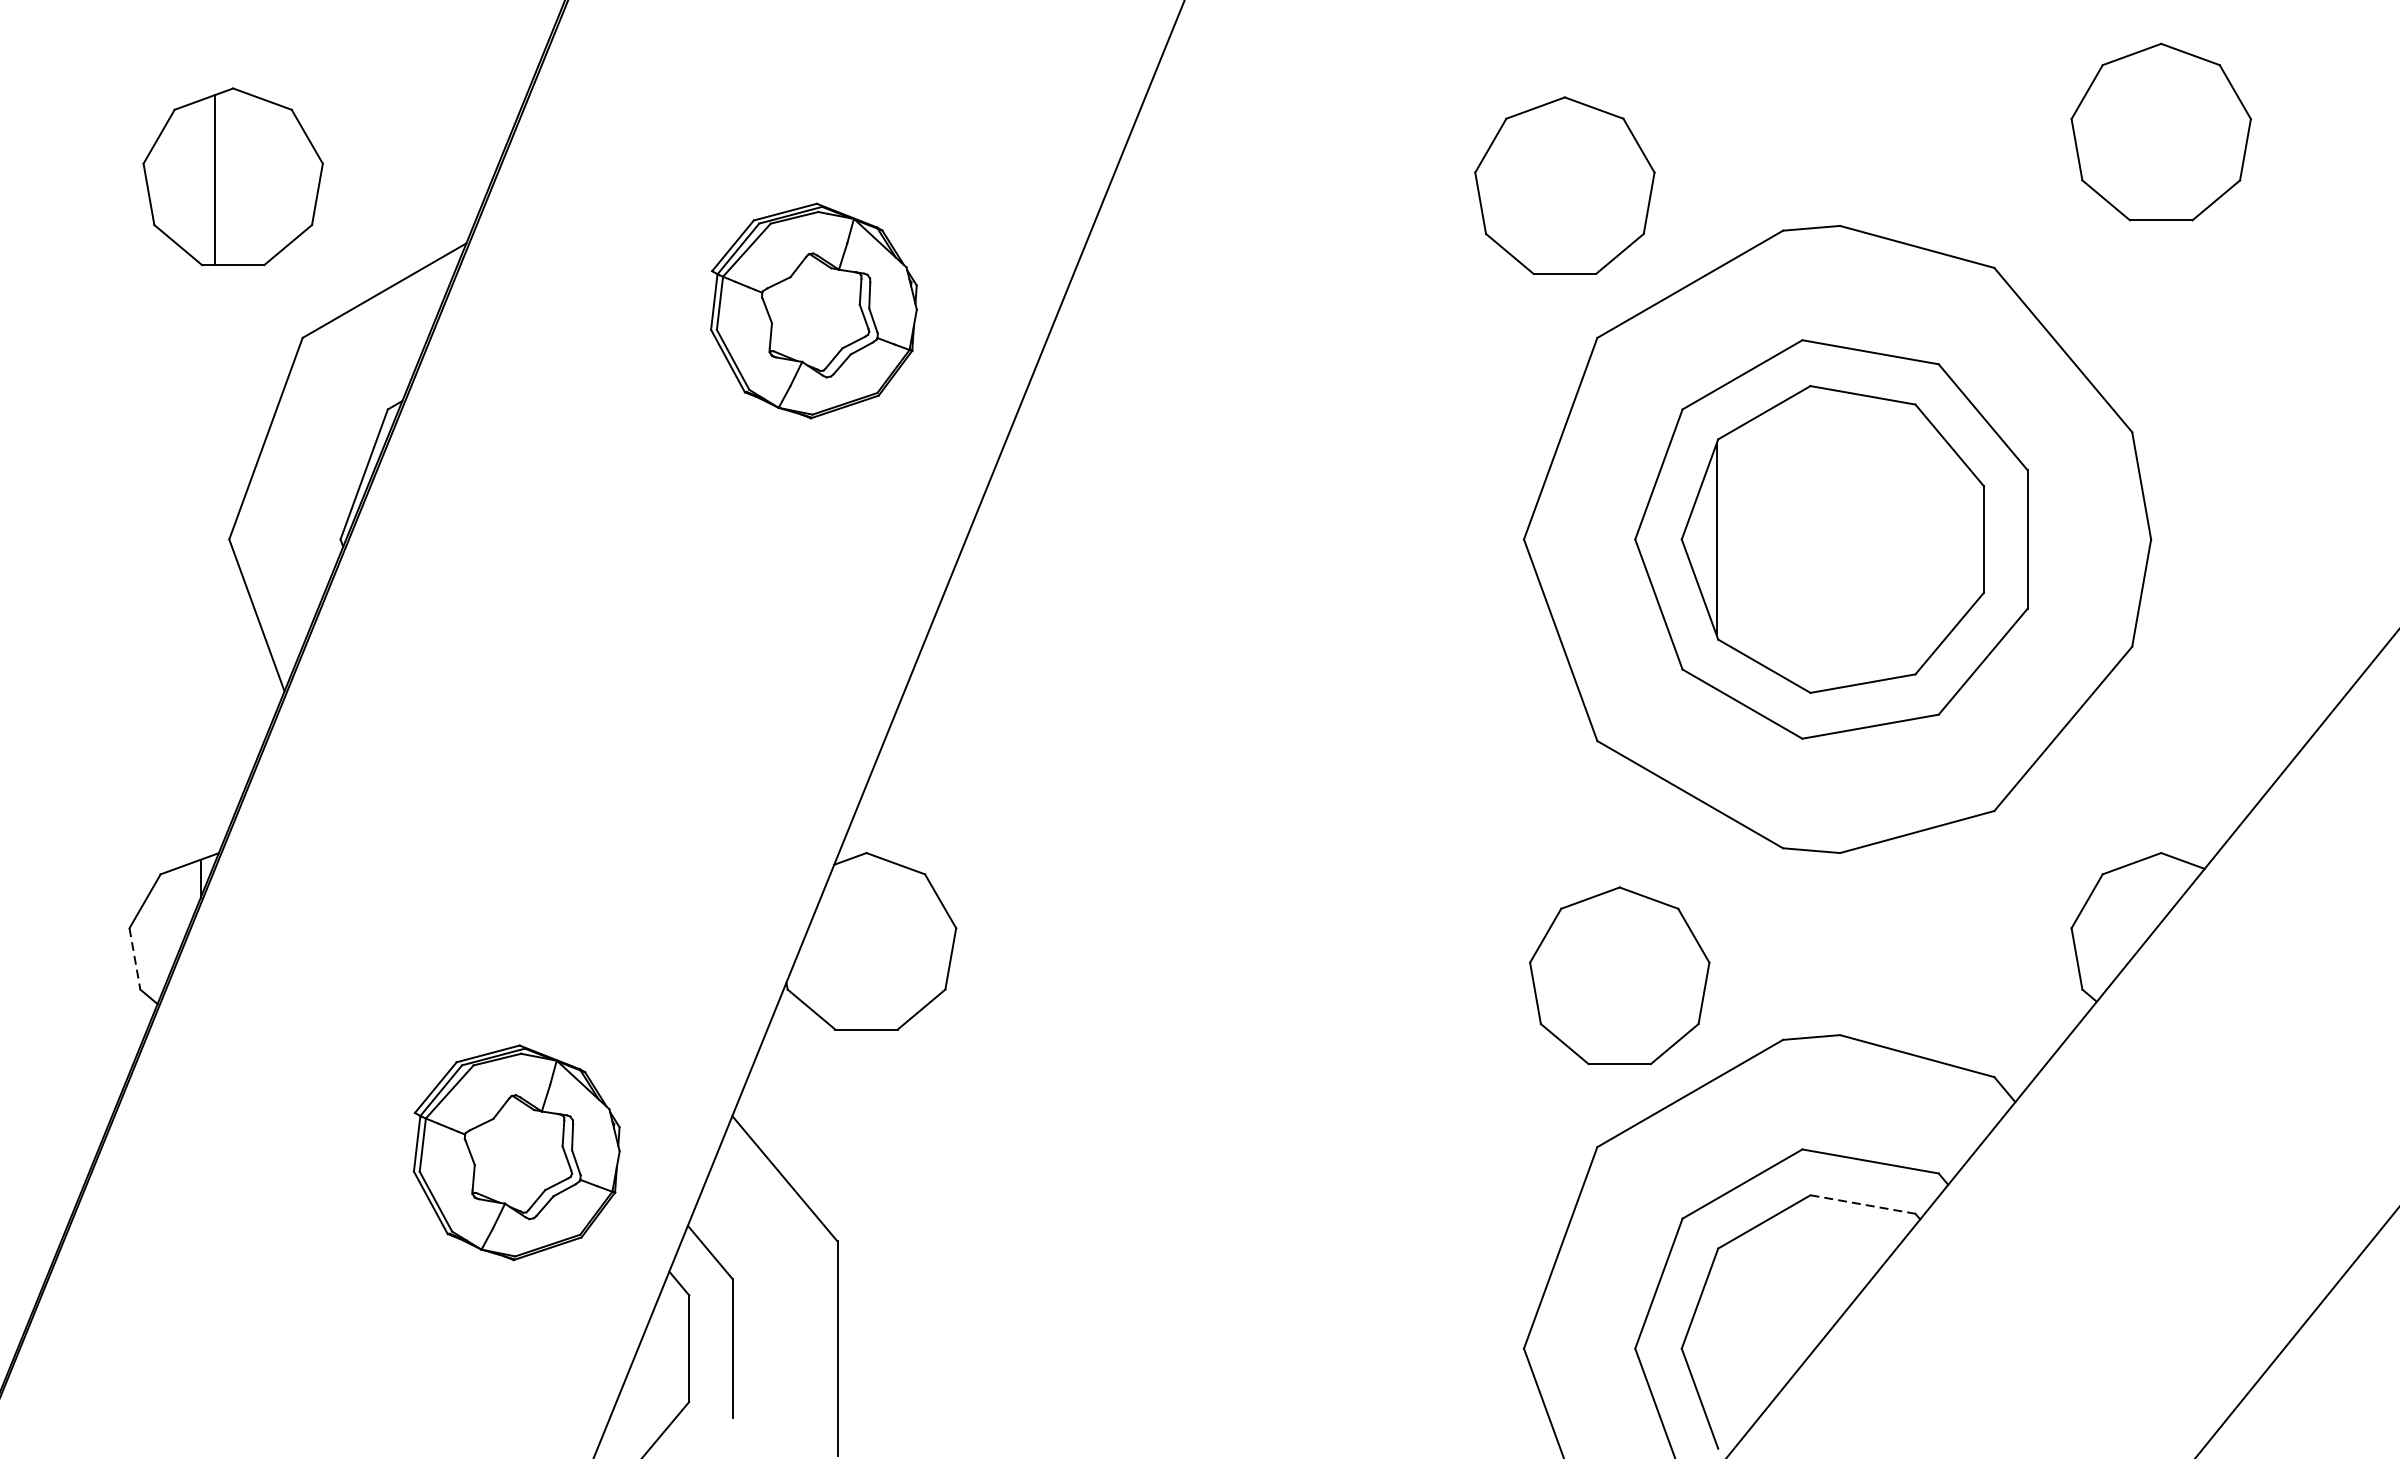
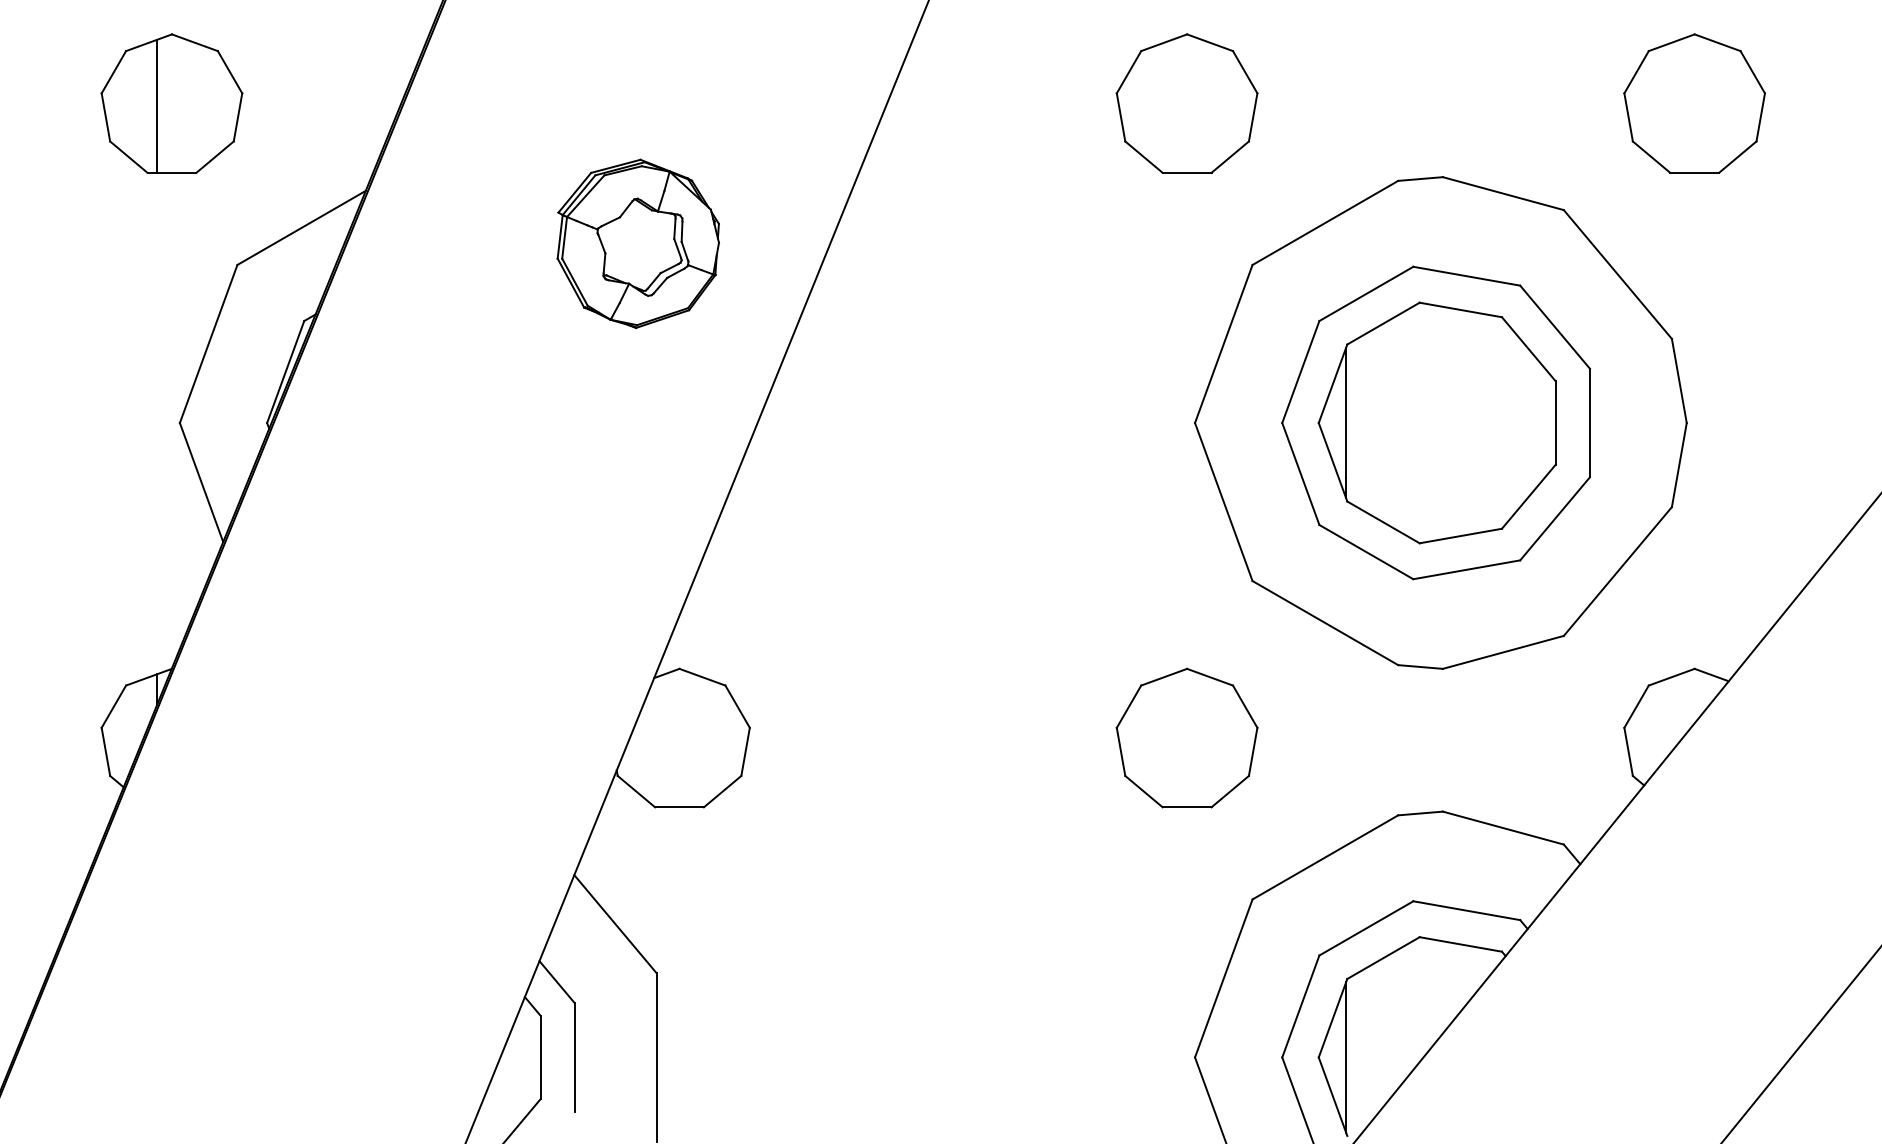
part: (232, 176) -> (171, 103), moved
part: (1564, 185) -> (1186, 103), moved
line: (135, 959) -> (106, 752), dashed -> solid
part: (1618, 975) -> (1186, 737), moved
part: (515, 1152) -> (404, 903), removed
line: (1862, 1204) -> (1460, 944), dashed -> solid
line: (1717, 1348) -> (1346, 1057), added

